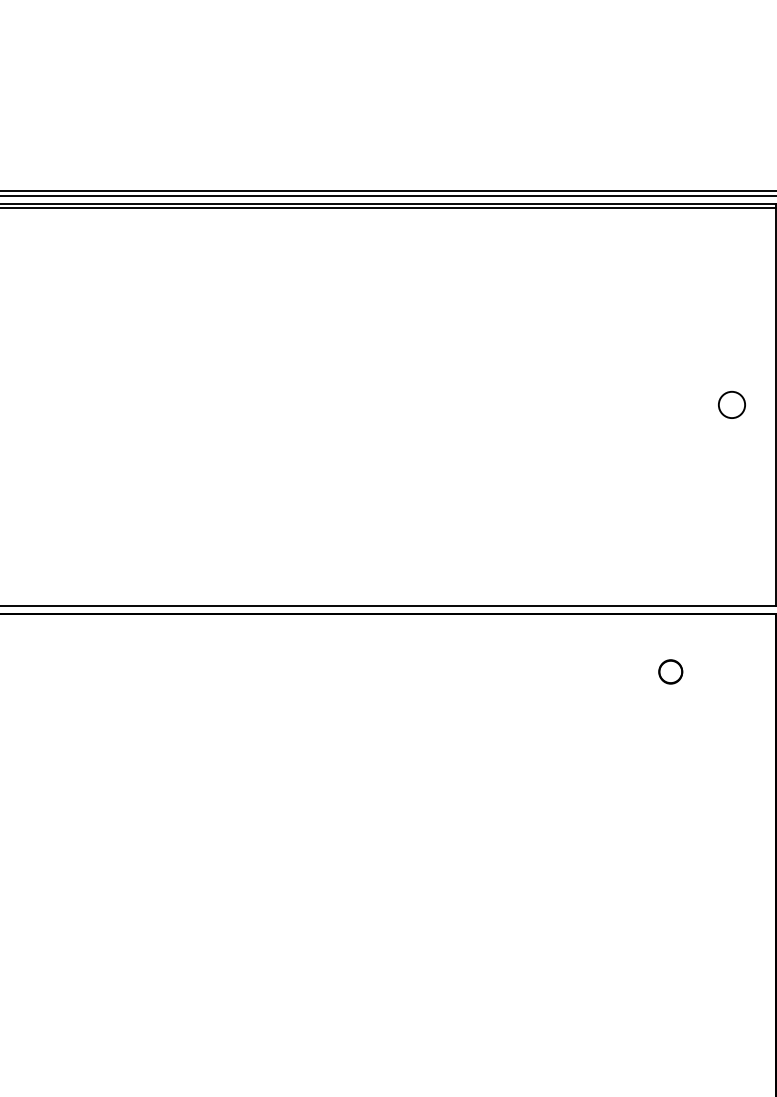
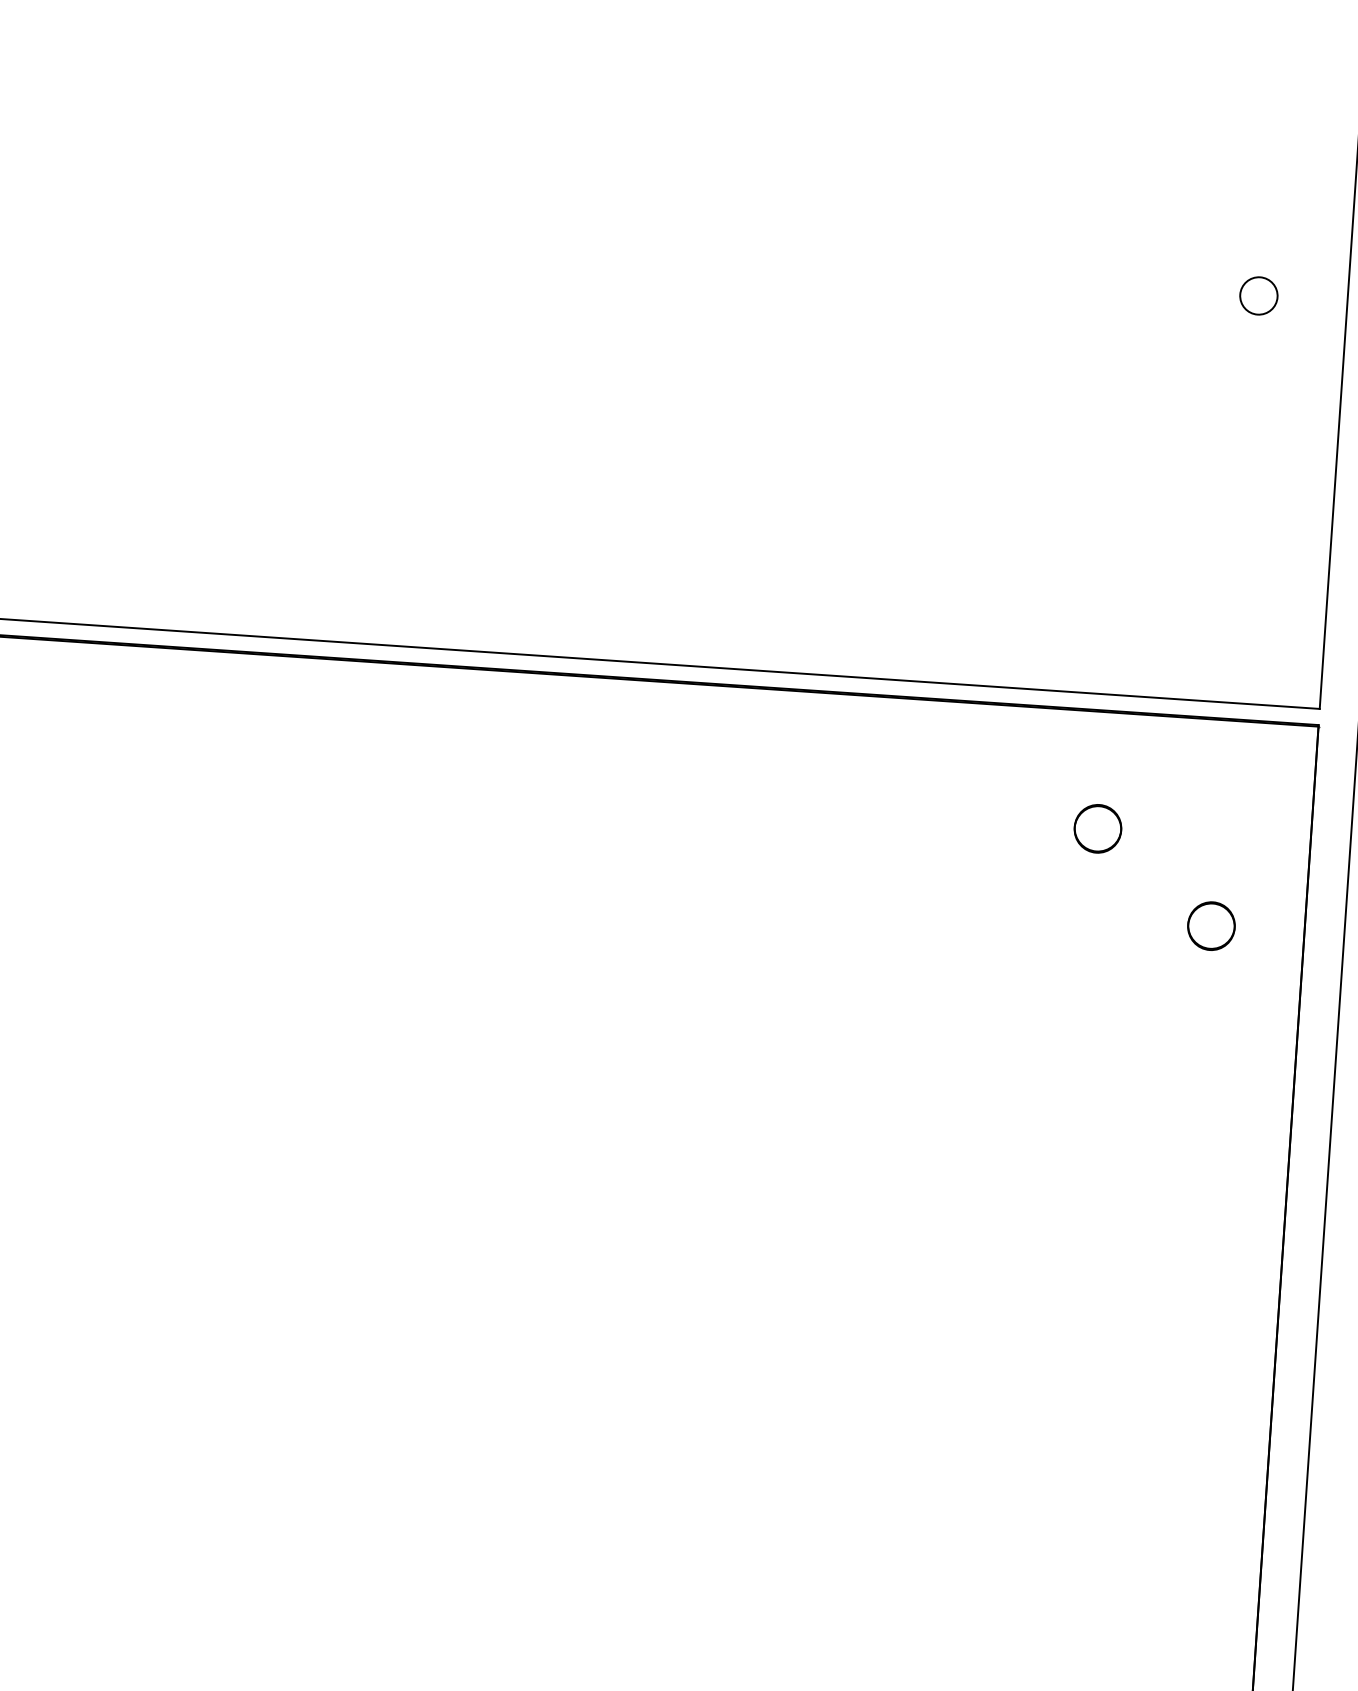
circle: (731, 404) -> (1257, 295), size x0.7
part: (729, 715) -> (1210, 925), added

